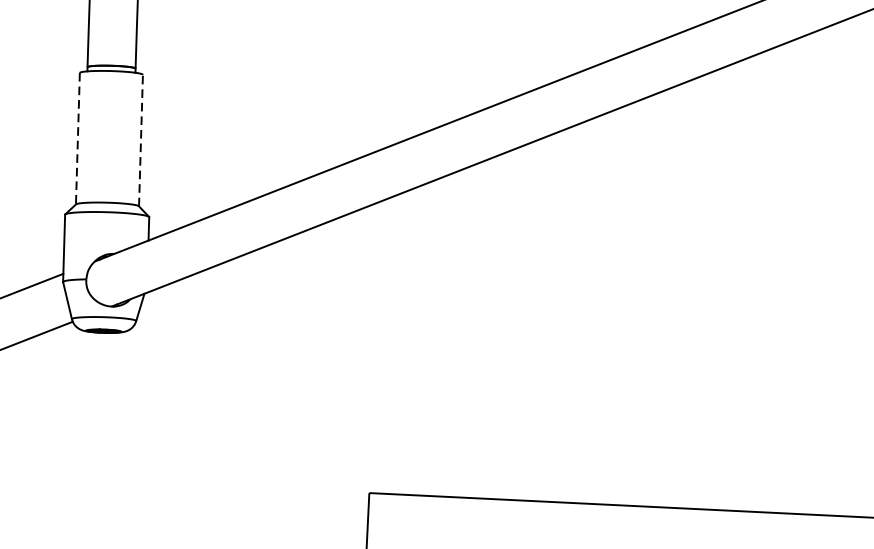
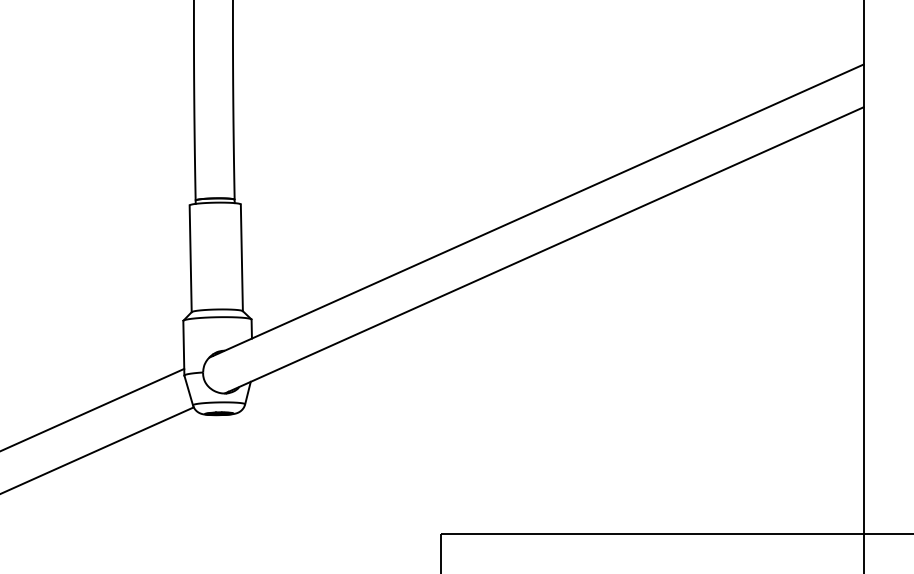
line: (77, 139) -> (190, 259), dashed -> solid
line: (140, 140) -> (241, 257), dashed -> solid

